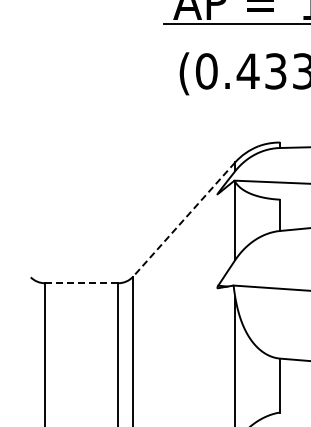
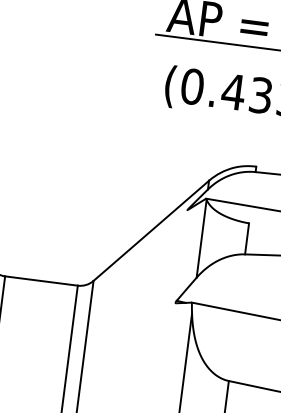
line: (183, 219) -> (150, 230), dashed -> solid
line: (81, 283) -> (41, 281), dashed -> solid

